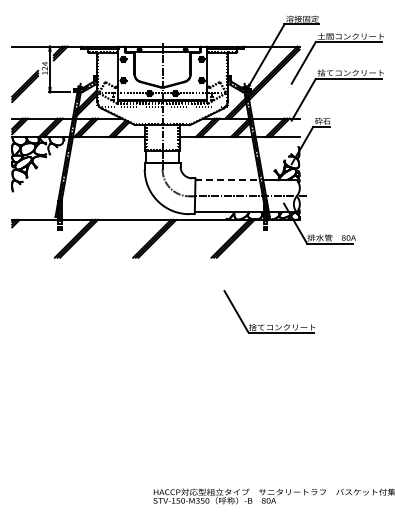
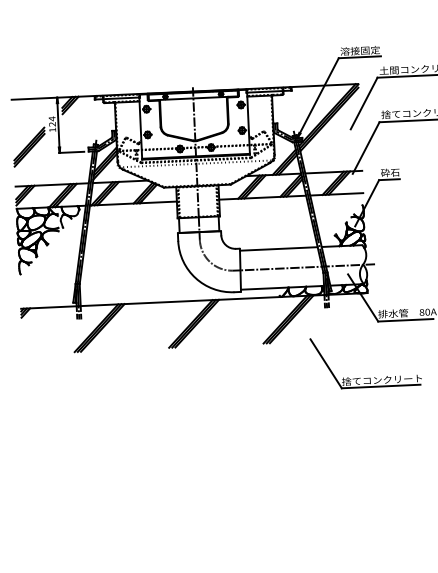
line: (228, 180) -> (279, 249), dashed -> solid
part: (264, 324) -> (360, 377), moved

